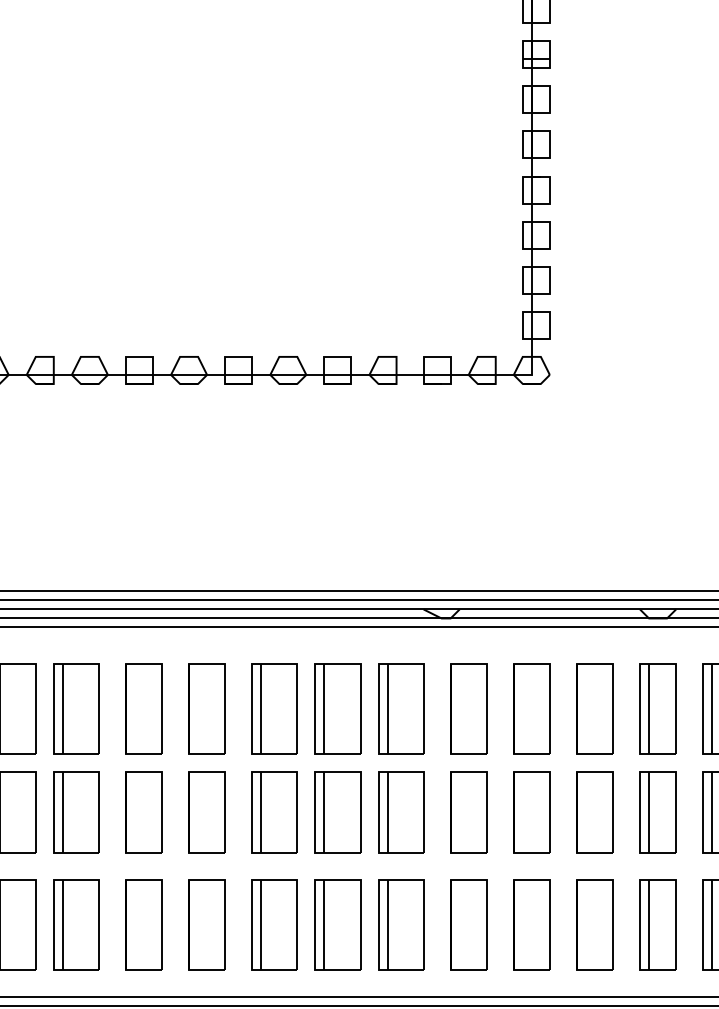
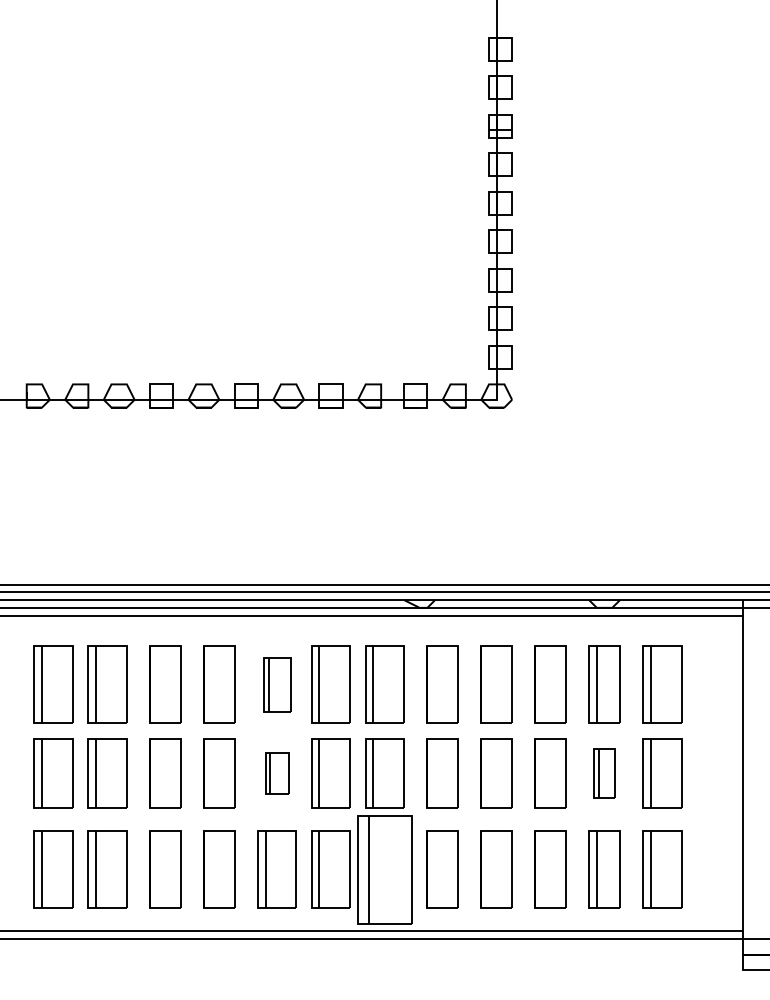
part: (274, 708) -> (276, 684), size x0.7
part: (274, 812) -> (276, 773), size x0.6
part: (657, 812) -> (604, 773), size x0.7
part: (400, 924) -> (384, 869), size x1.4

